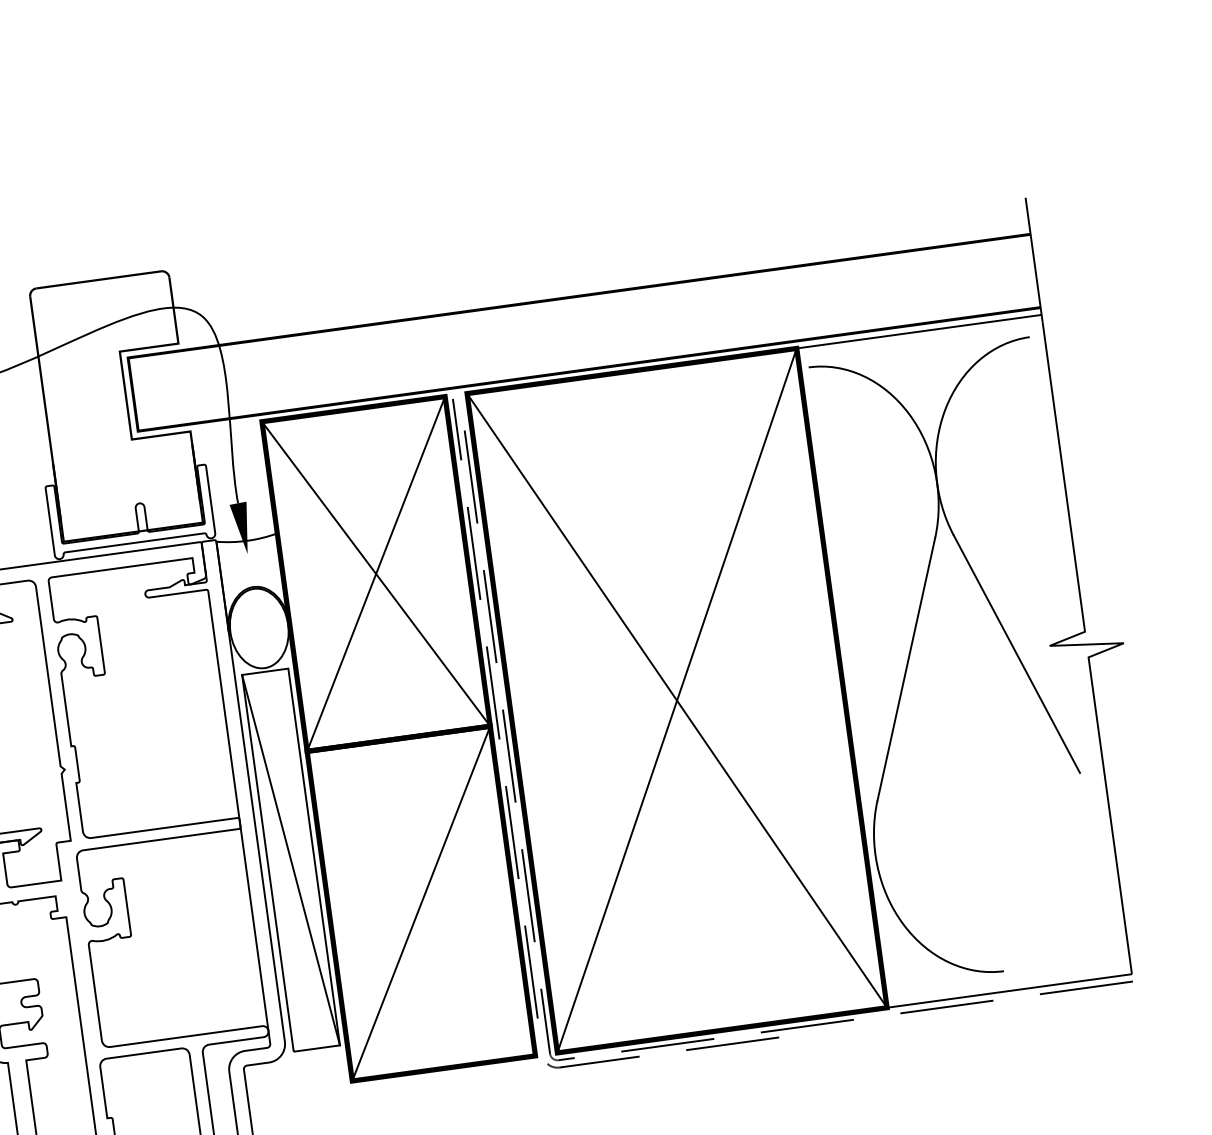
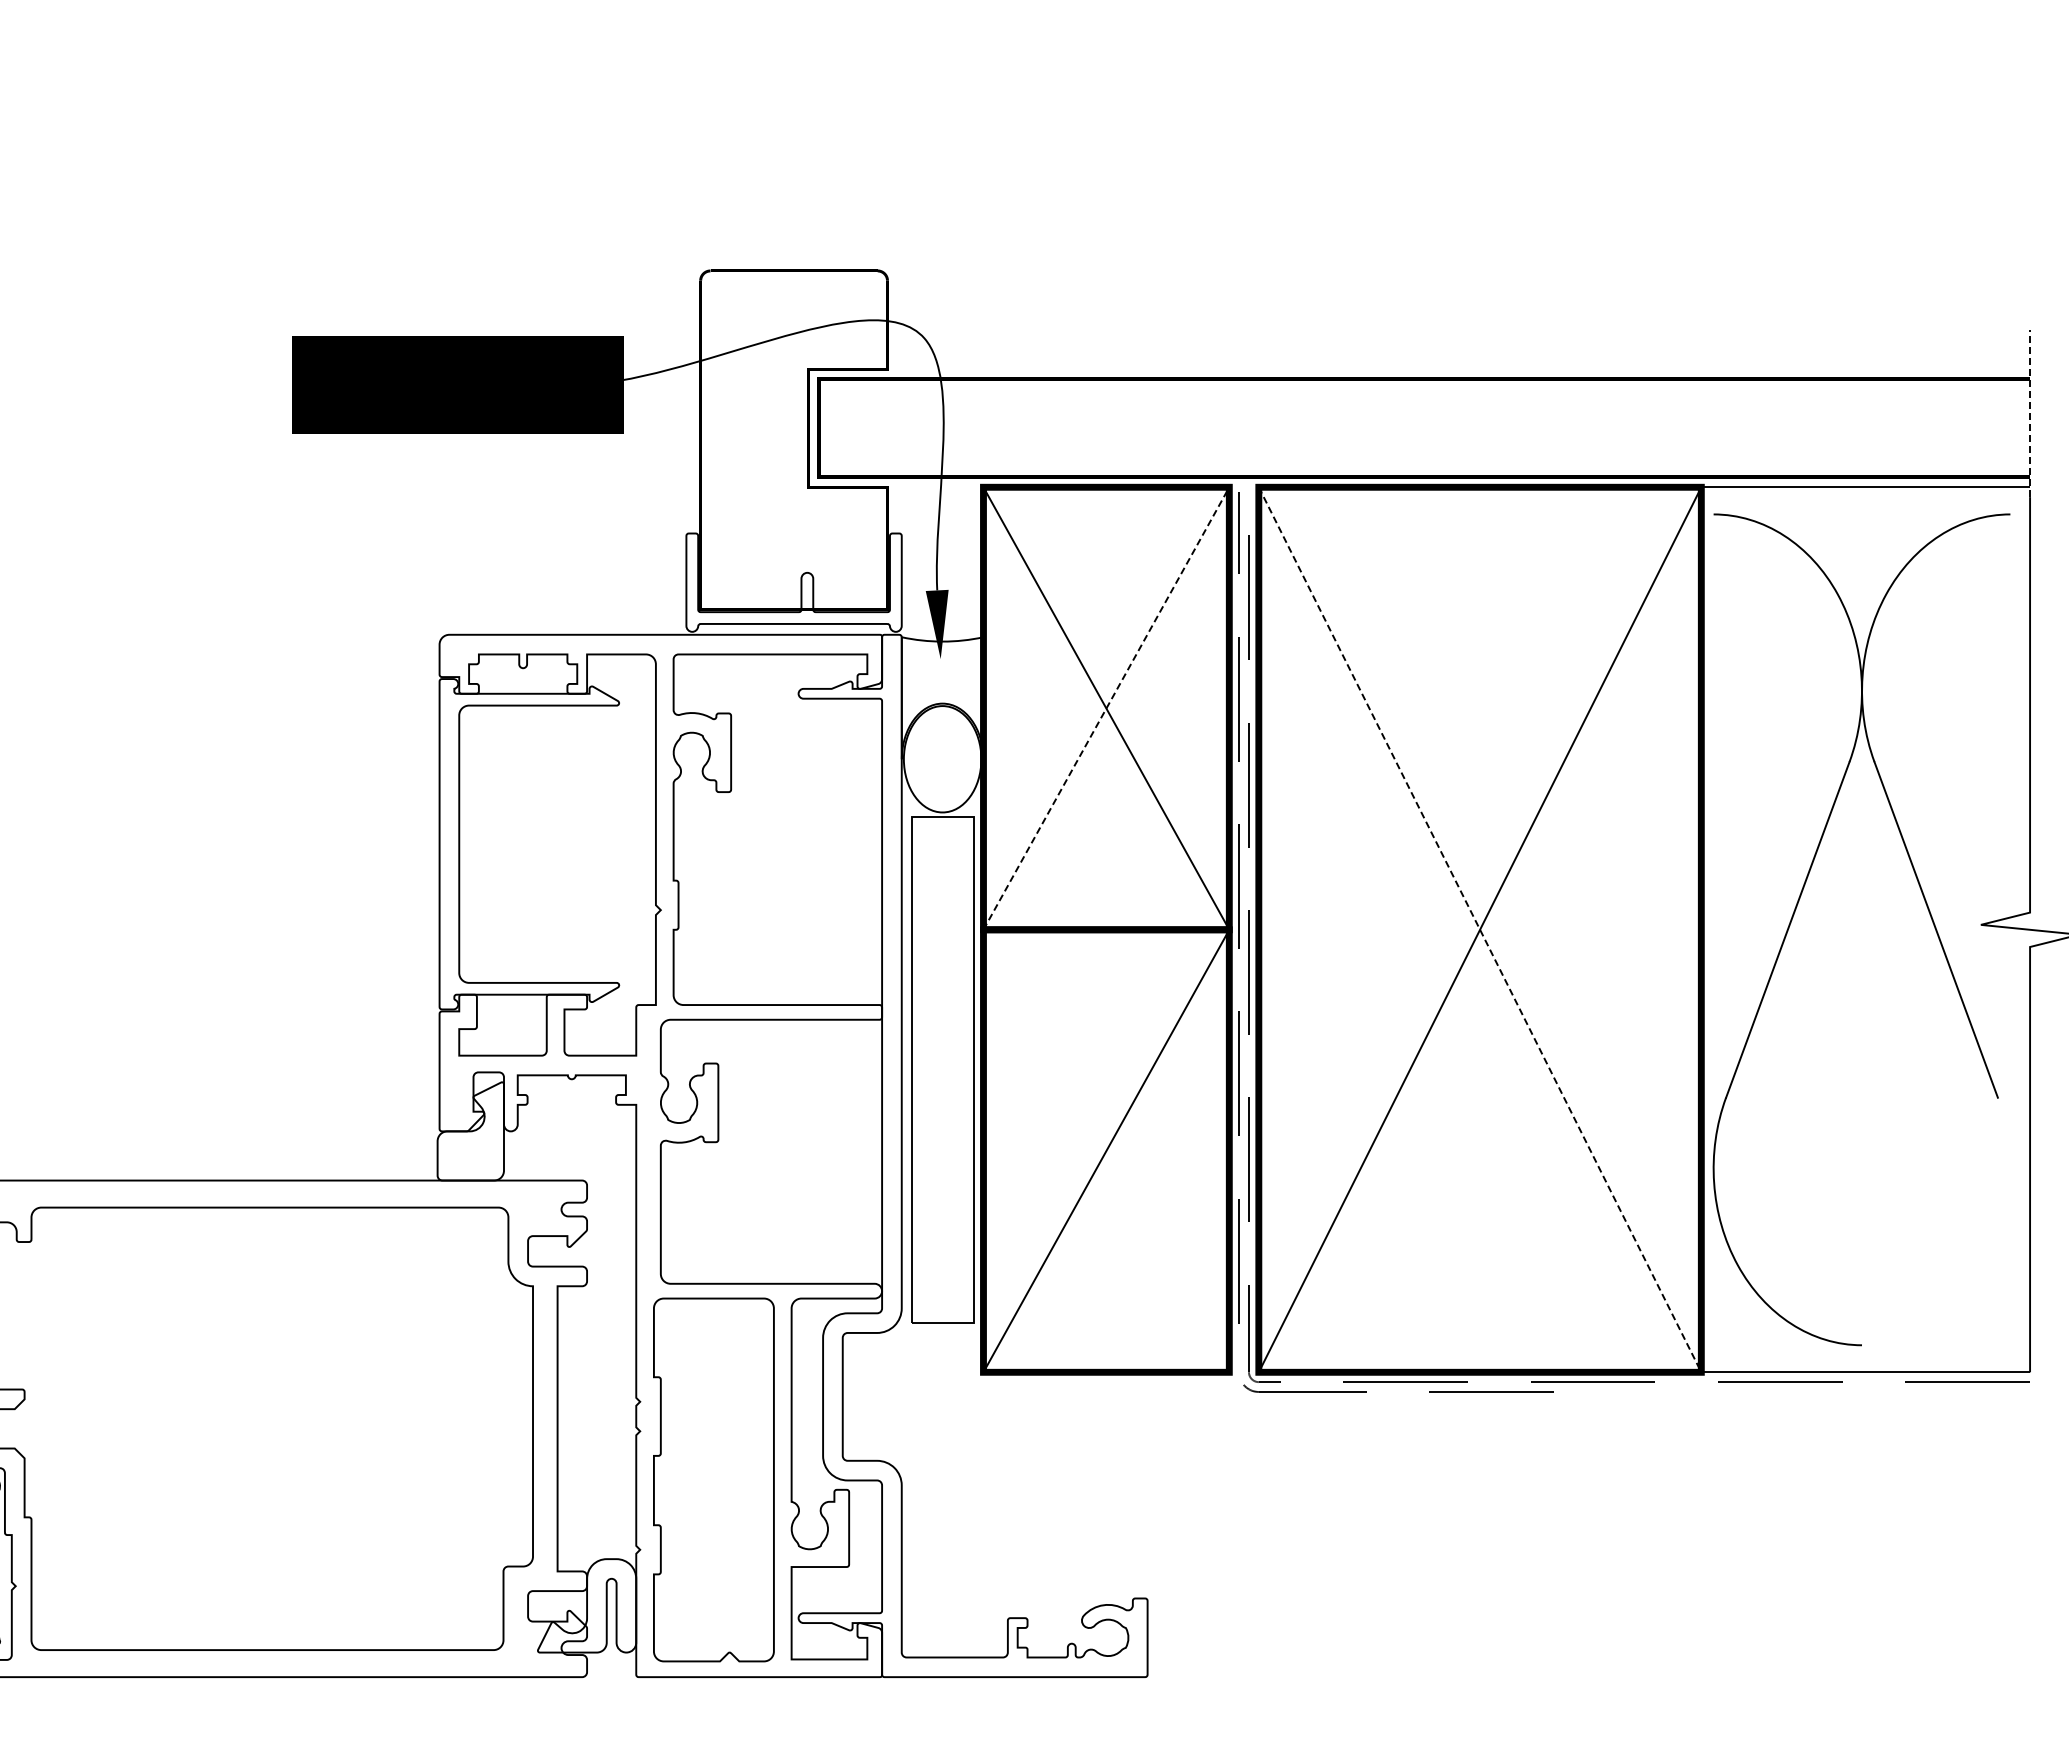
line: (1034, 259) -> (2030, 413), solid -> dashed
line: (376, 573) -> (1106, 708), solid -> dashed
line: (677, 700) -> (1480, 929), solid -> dashed
line: (290, 860) -> (942, 1070), removed

